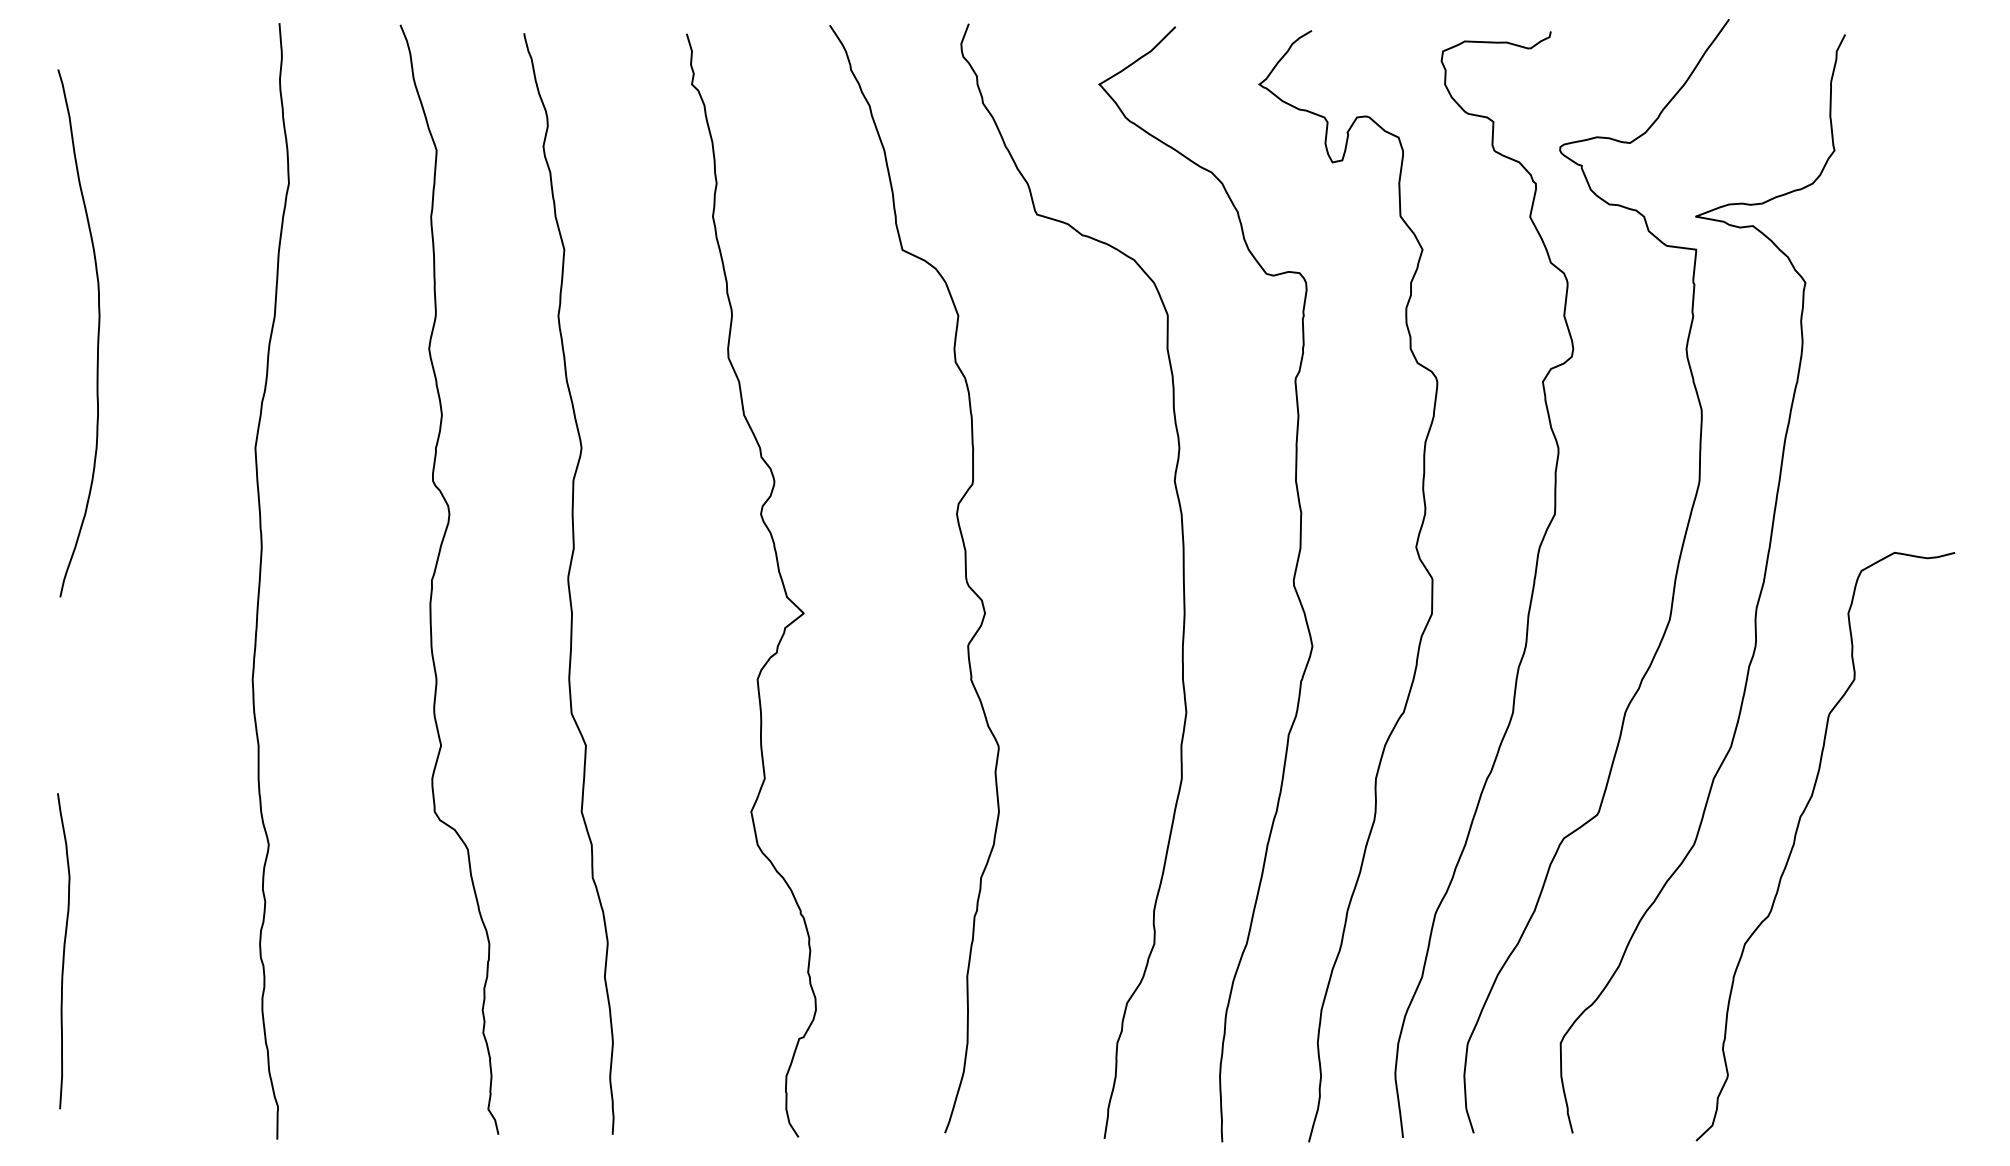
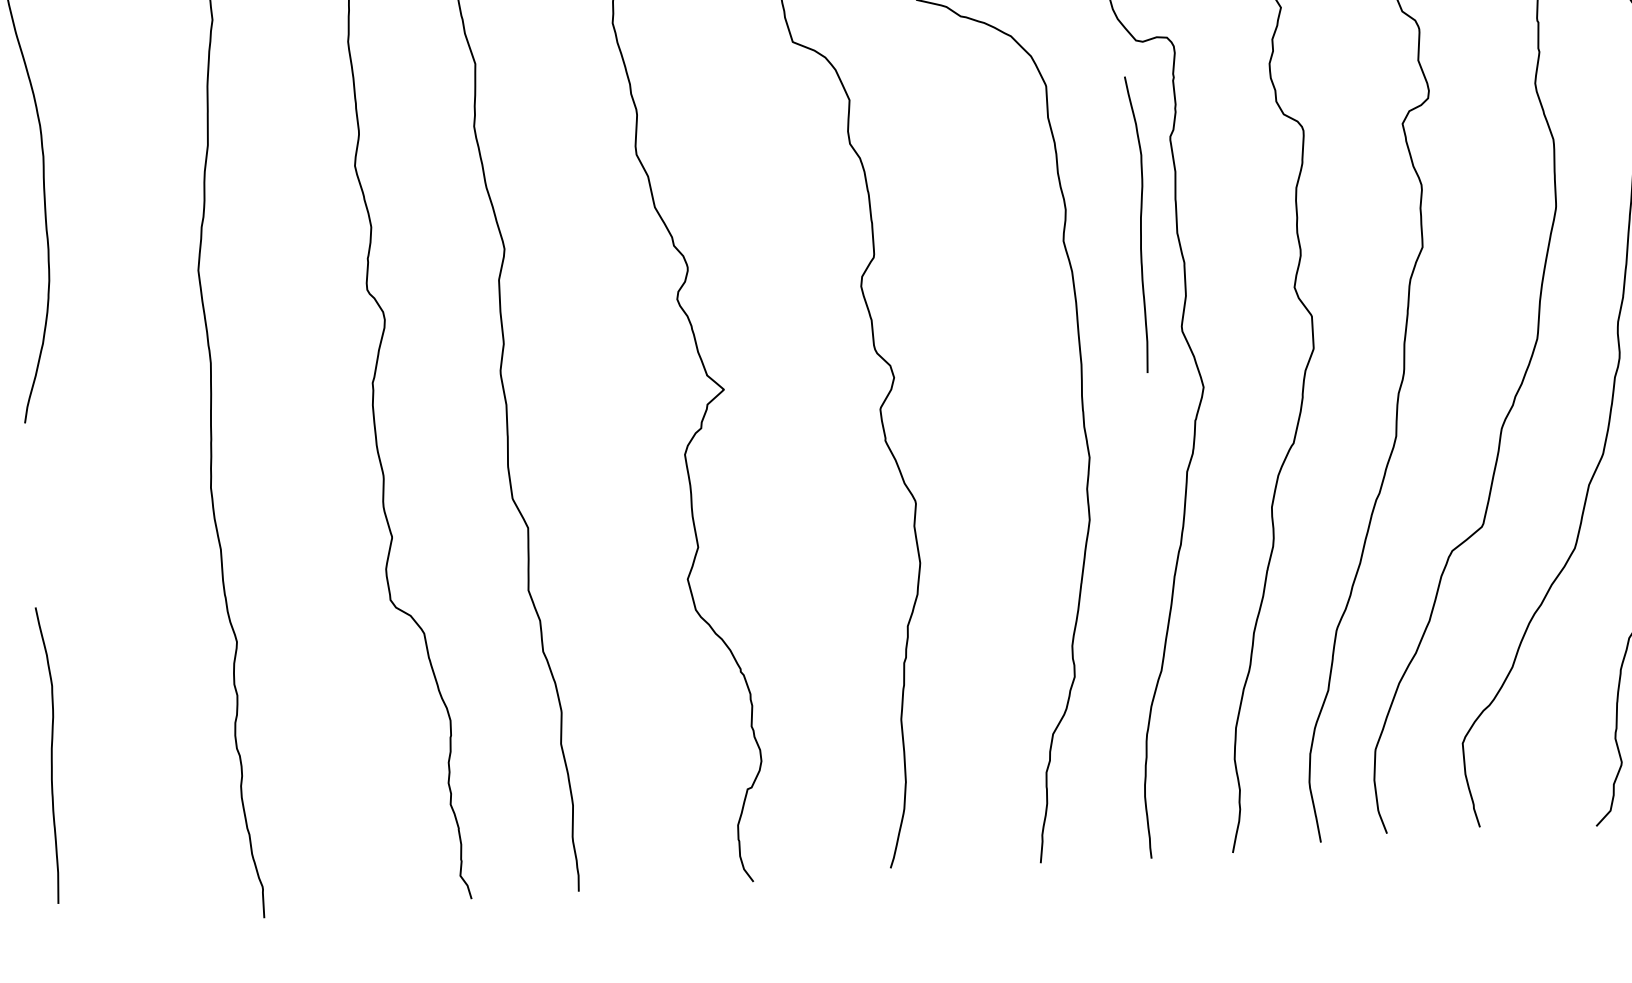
curve: (1257, 469) -> (1140, 224), added

